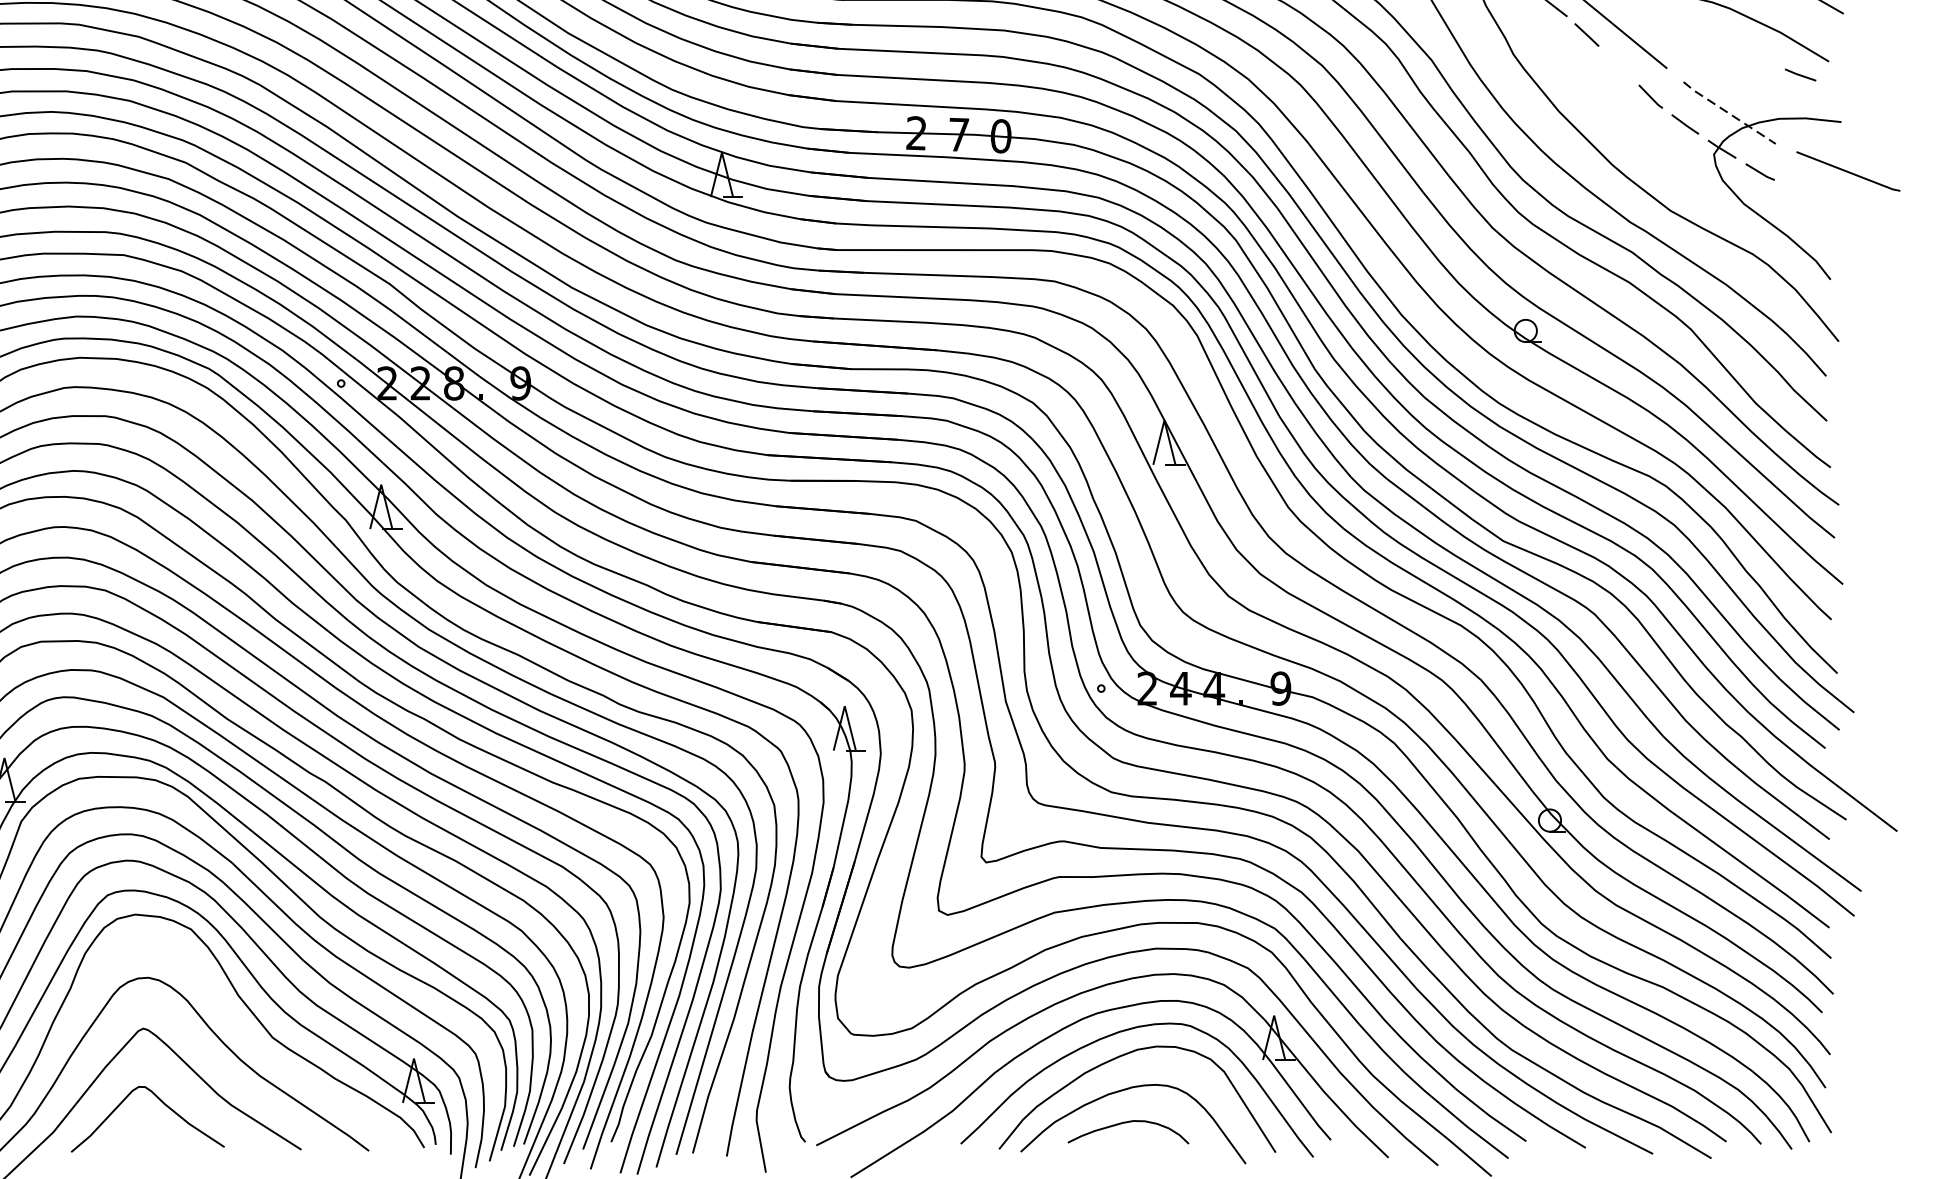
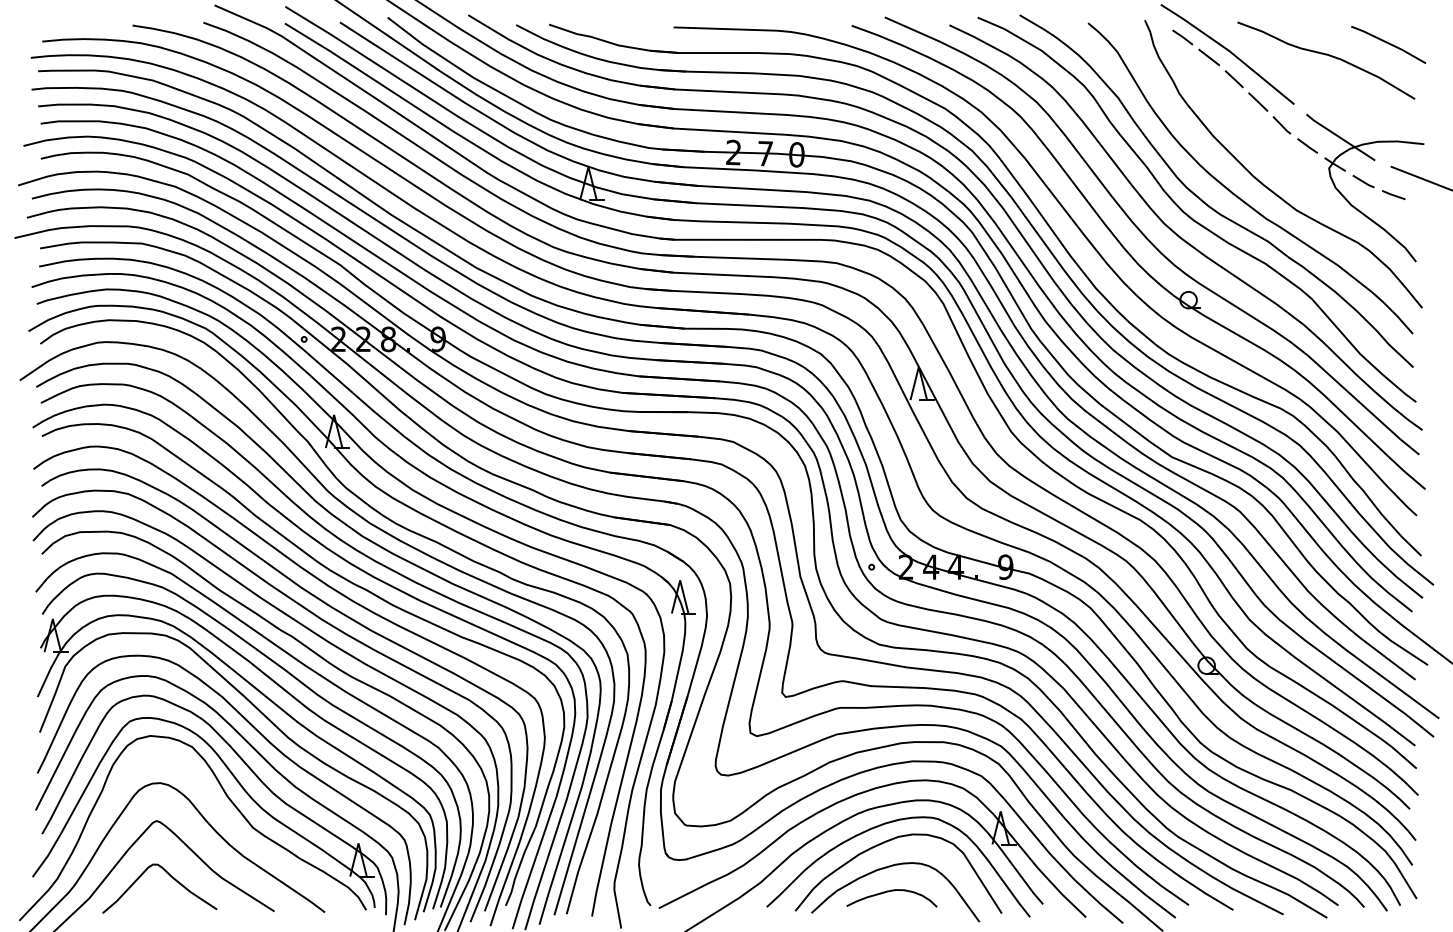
line: (1619, 64) -> (1258, 101), added
line: (1800, 74) -> (1393, 194), moved
line: (1729, 114) -> (1340, 138), dashed -> solid

